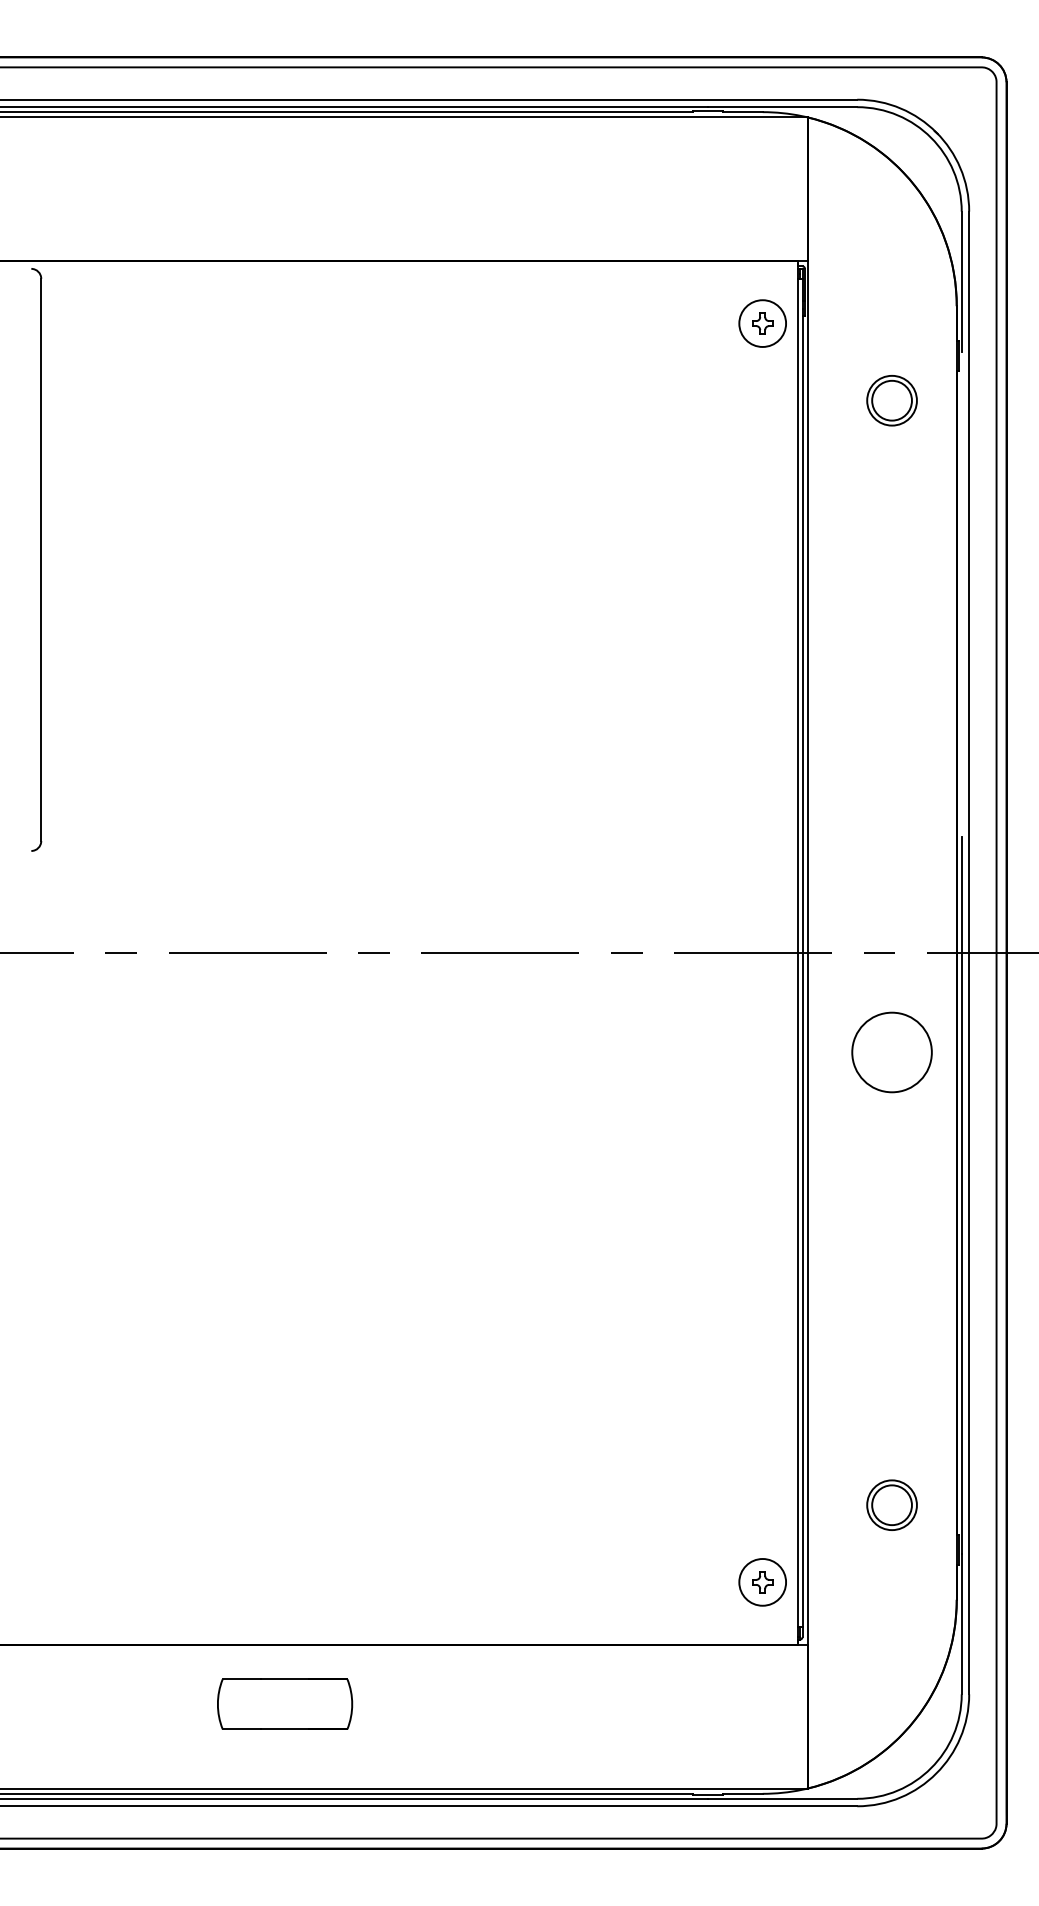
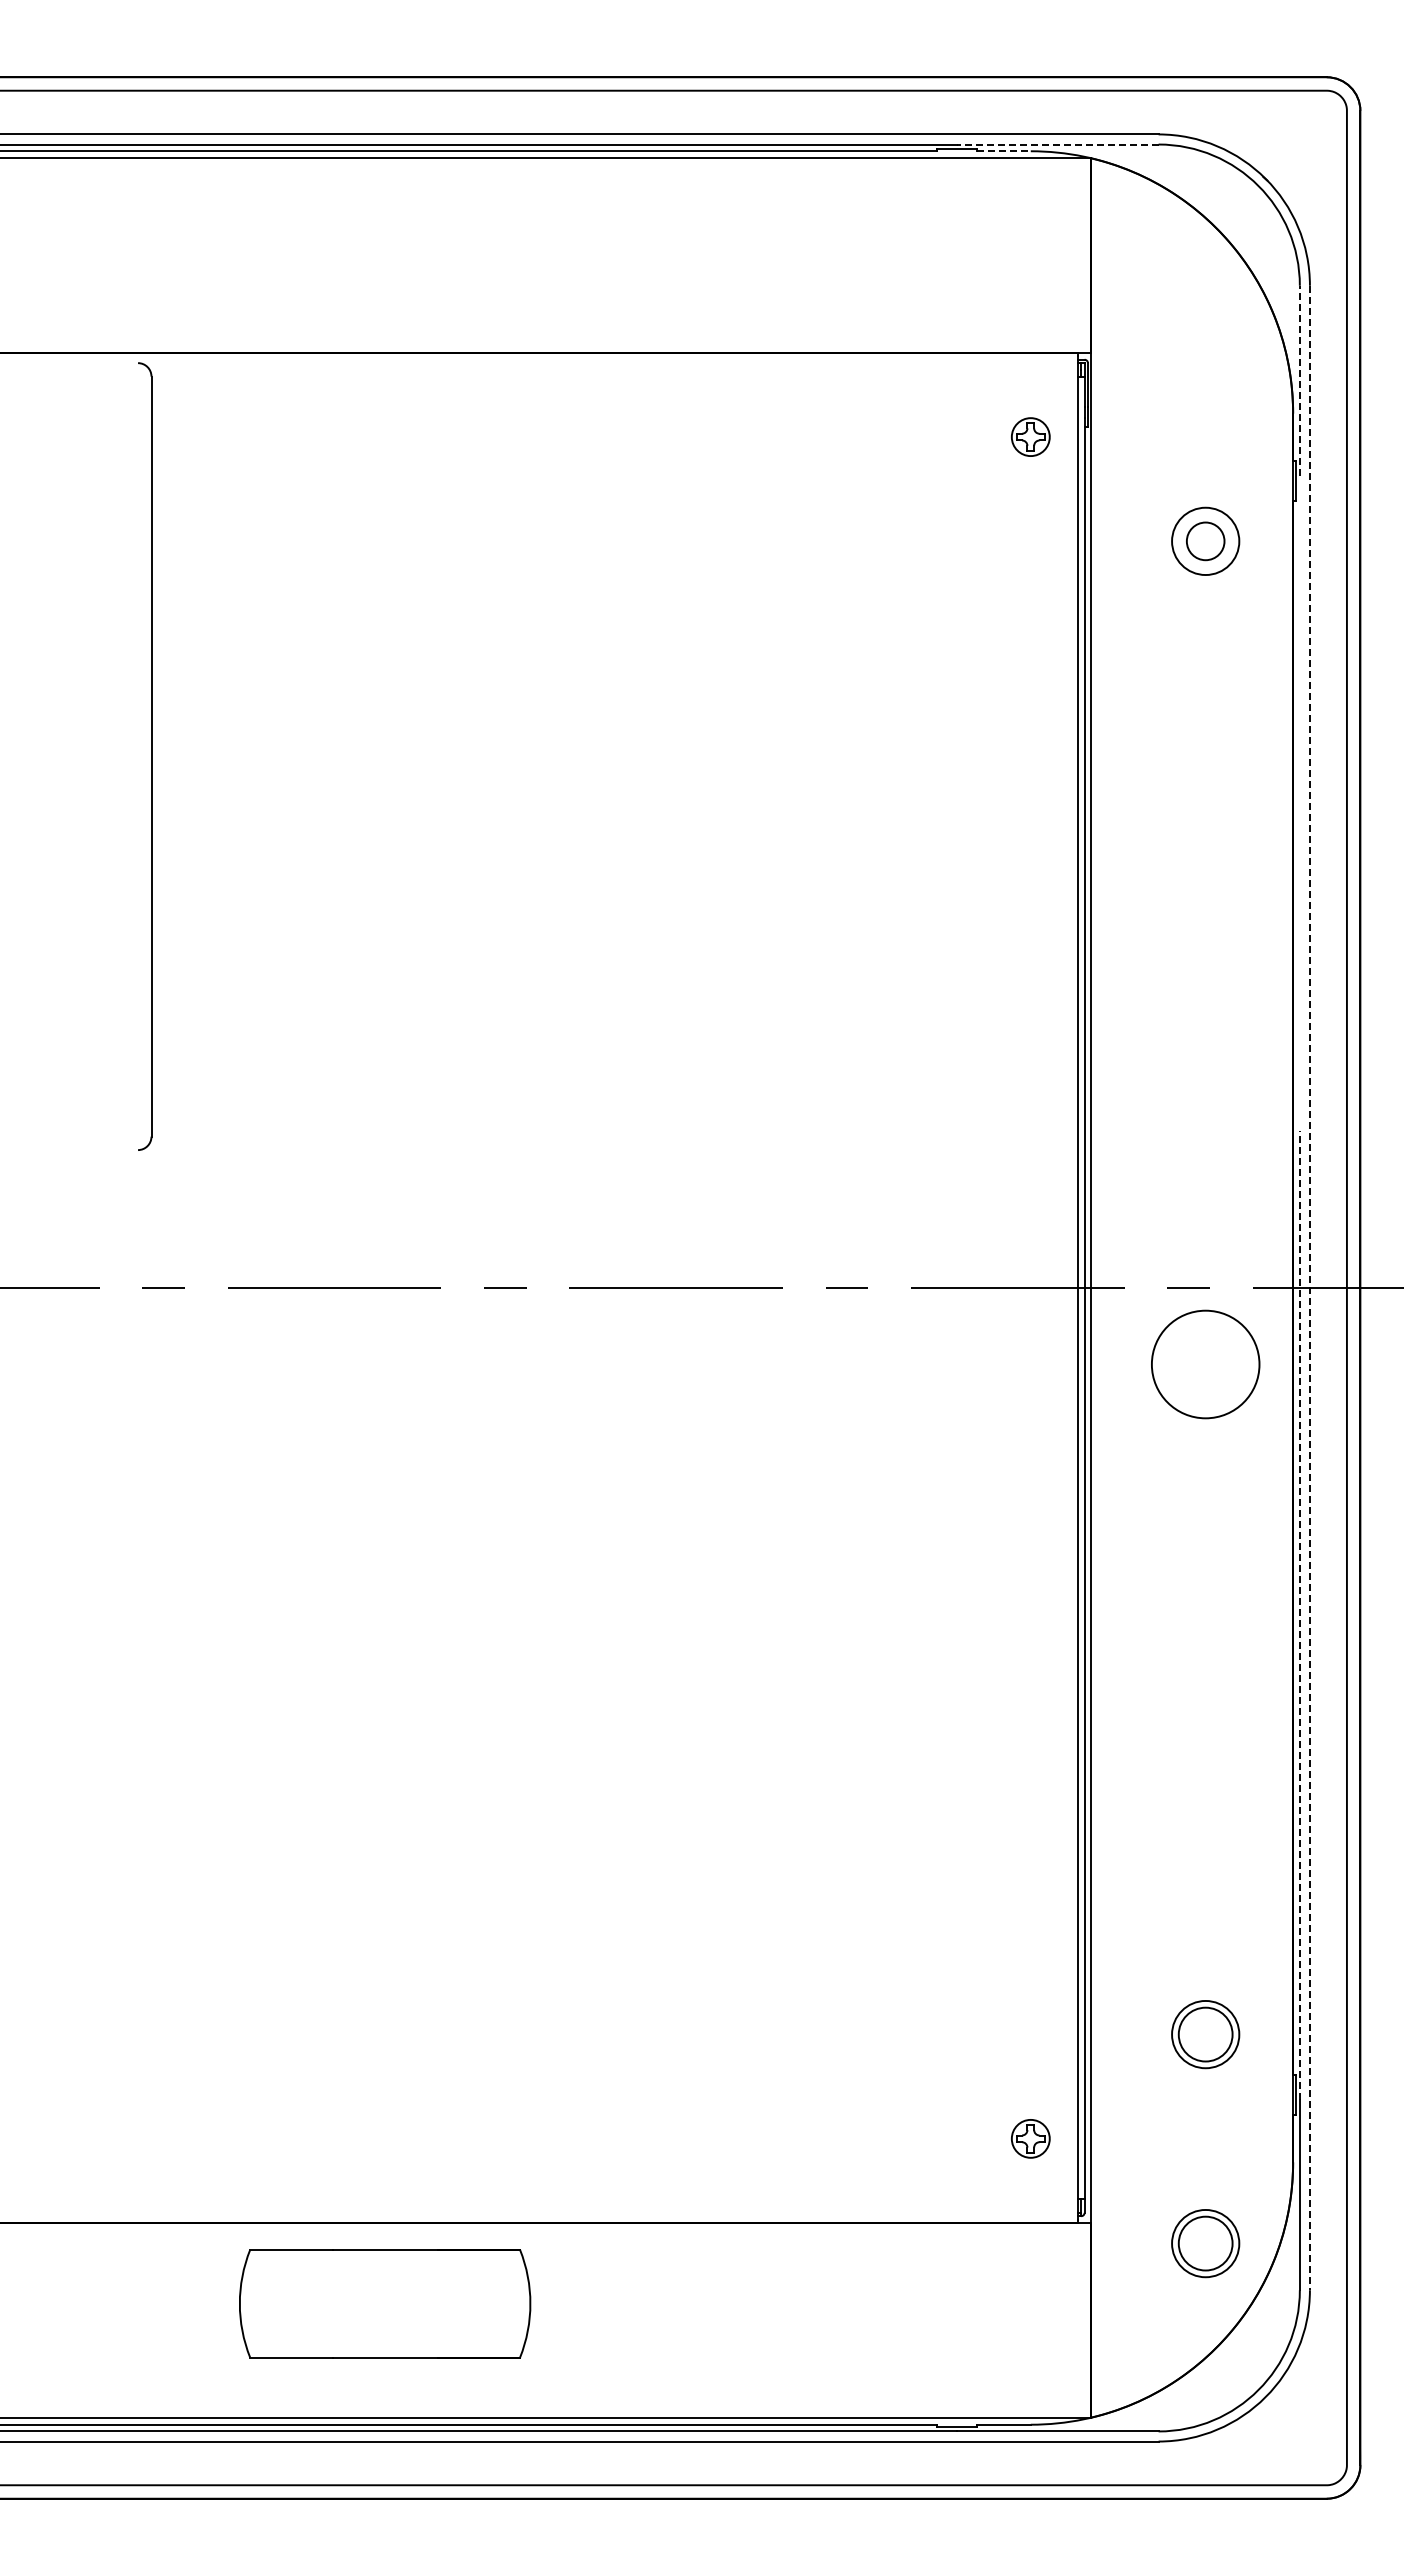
line: (782, 107) -> (1057, 144), solid -> dashed
line: (742, 112) -> (1003, 151), solid -> dashed
line: (961, 281) -> (1299, 380), solid -> dashed
circle: (762, 323) -> (1030, 436), size x0.6
circle: (891, 400) -> (1205, 541), size x0.7
part: (36, 559) -> (145, 756), moved
line: (968, 953) -> (1309, 1288), solid -> dashed
circle: (891, 1052) -> (1205, 1364), moved
line: (961, 1195) -> (1299, 1615), solid -> dashed
circle: (762, 1582) -> (1030, 2138), size x0.6
part: (891, 1659) -> (1205, 2243), added
part: (284, 1704) -> (384, 2303), size x1.6

